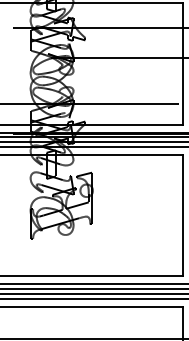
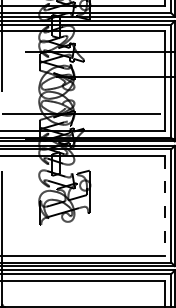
line: (183, 215) -> (164, 205), solid -> dashed

